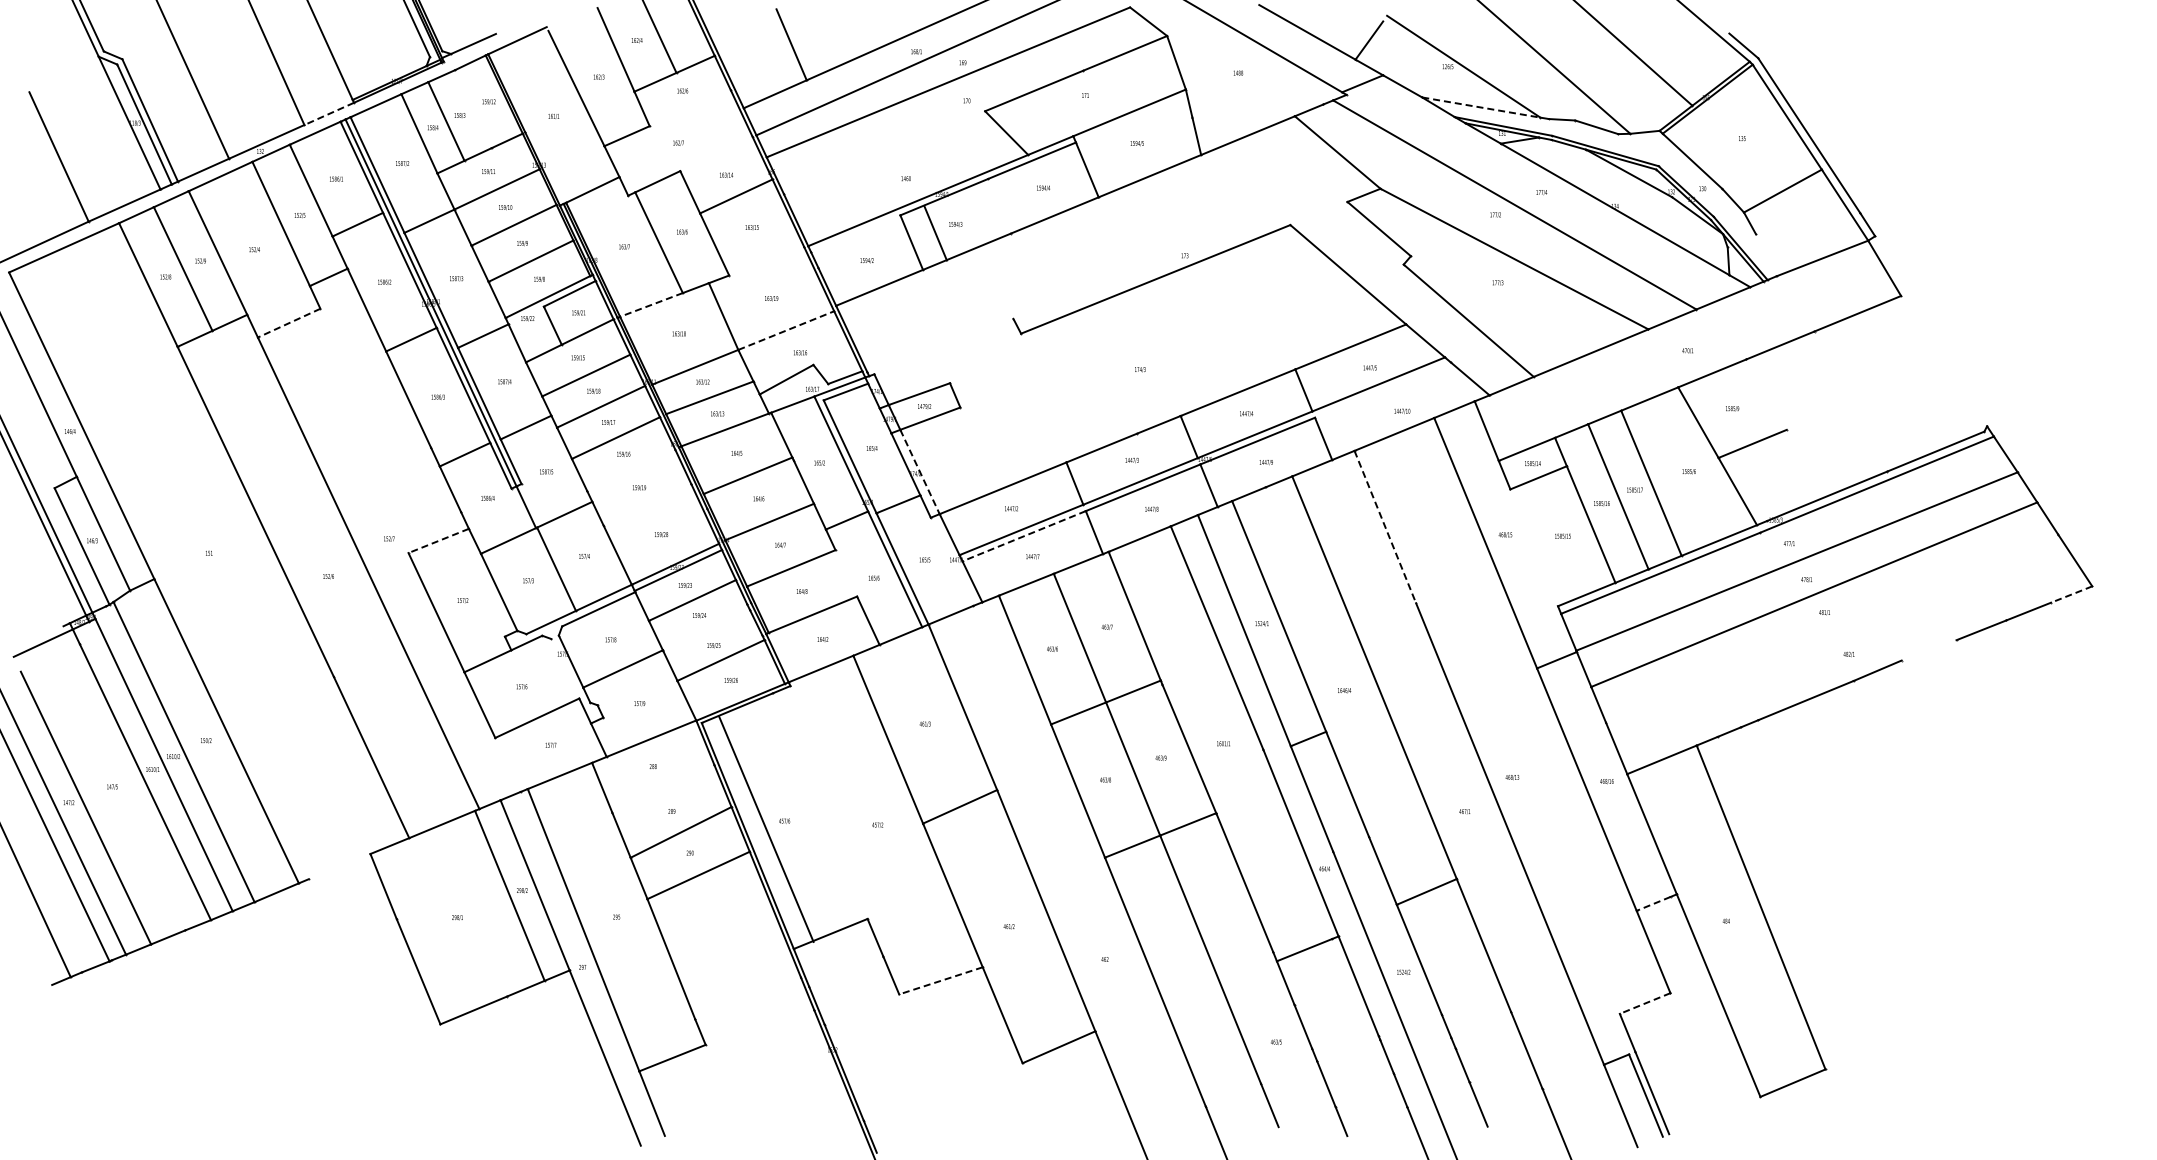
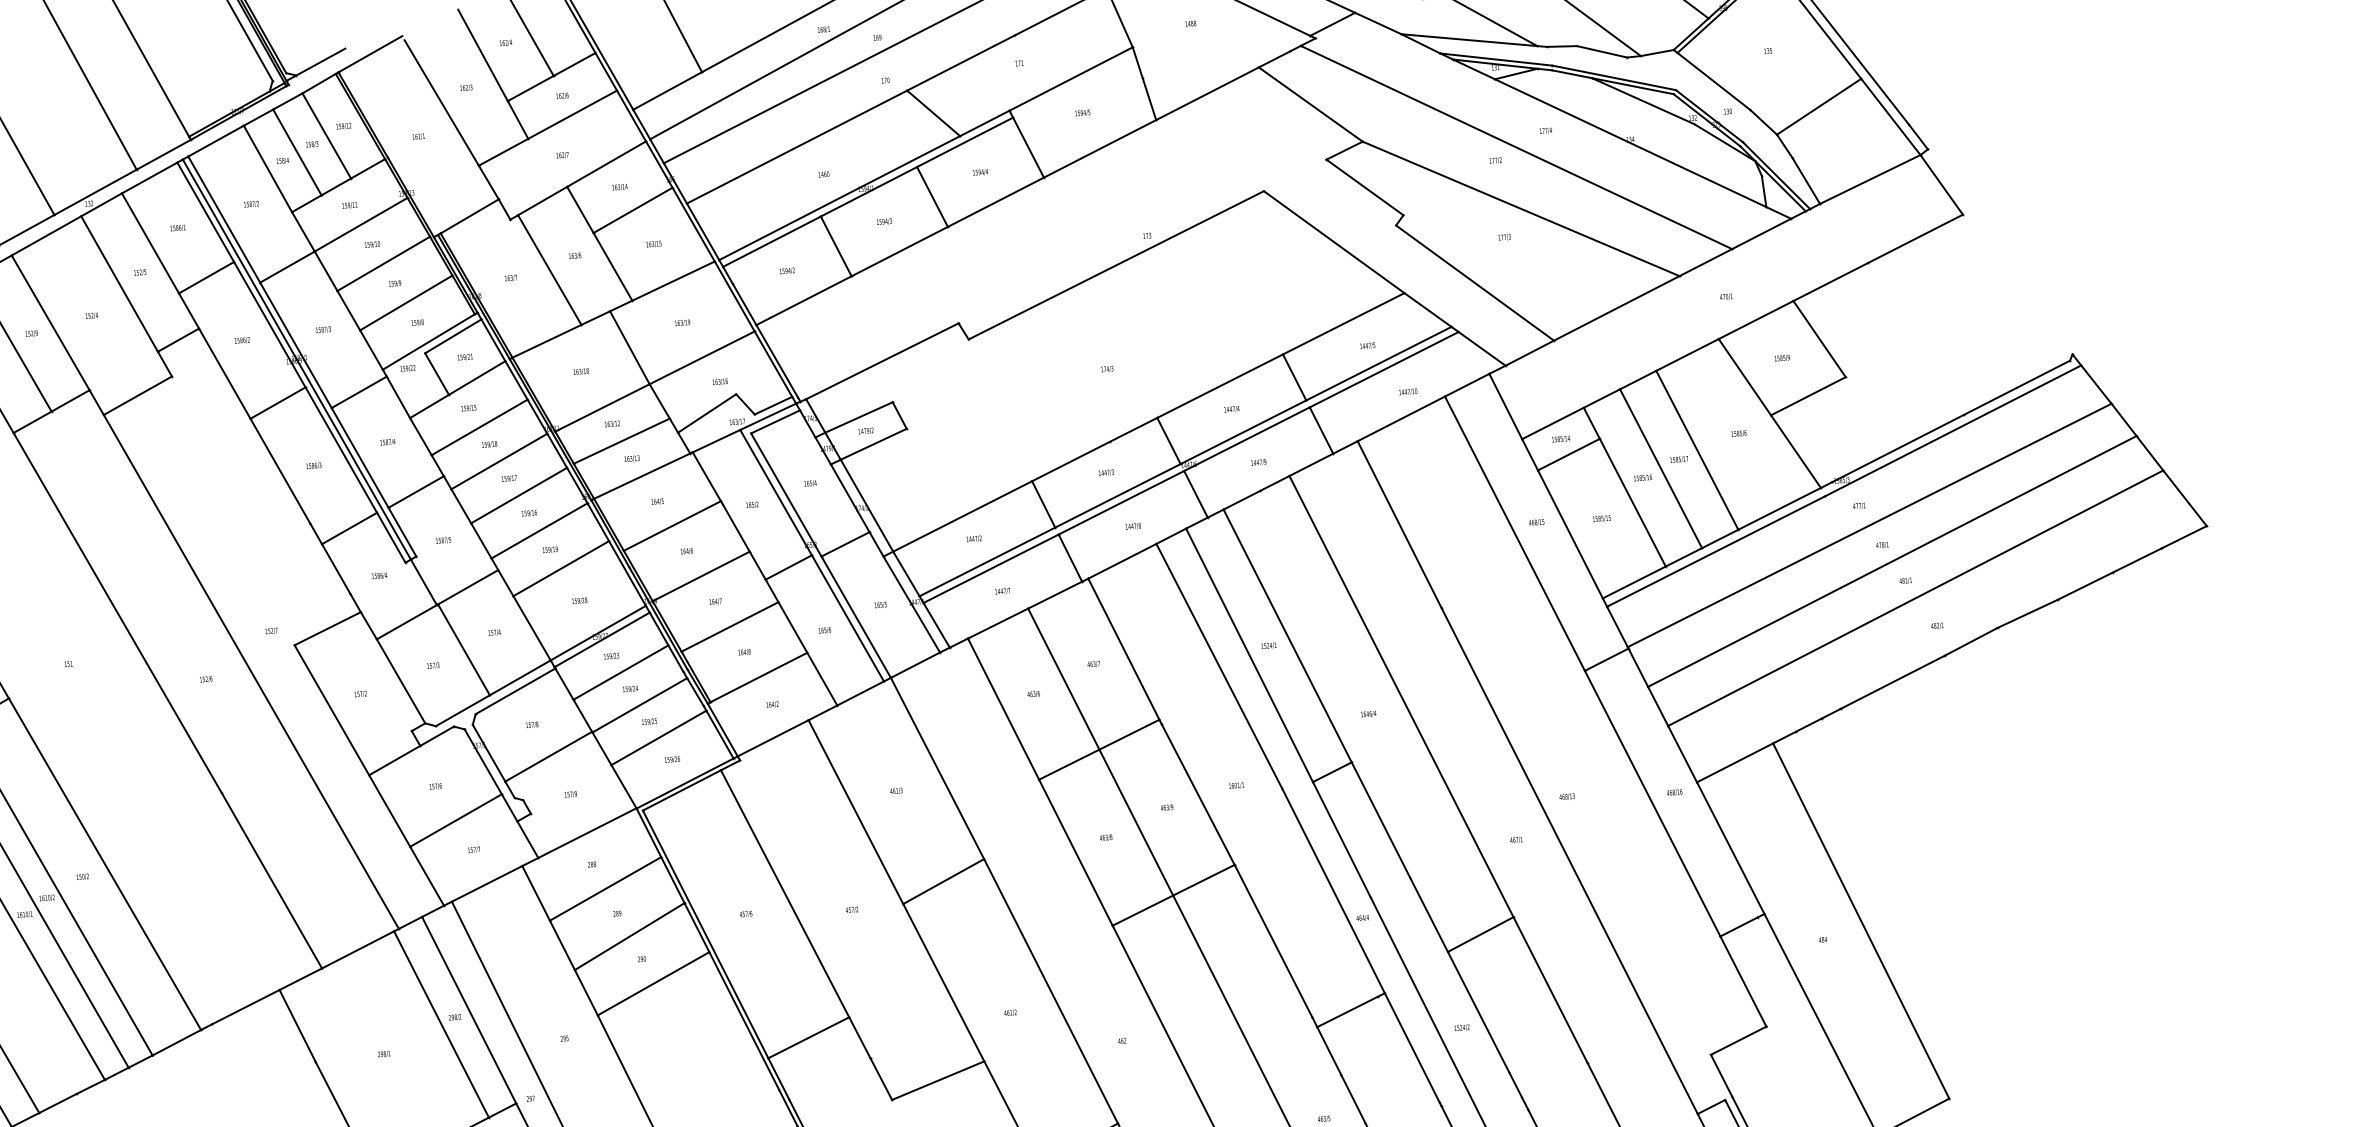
line: (1481, 107) -> (1469, 40), dashed -> solid
line: (689, 108) -> (571, 115), added
line: (473, 109) -> (326, 136), added
line: (328, 114) -> (163, 155), dashed -> solid
line: (884, 152) -> (796, 146), added
line: (716, 153) -> (606, 163), added
line: (935, 232) -> (932, 196), moved
line: (855, 233) -> (771, 241), added
line: (1766, 255) -> (1806, 181), added
line: (766, 261) -> (673, 281), added
line: (651, 304) -> (546, 340), dashed -> solid
line: (288, 323) -> (137, 396), dashed -> solid
line: (786, 330) -> (702, 357), dashed -> solid
line: (943, 346) -> (881, 361), added
line: (1382, 389) -> (1383, 369), added
line: (1766, 394) -> (1819, 338), added
line: (631, 470) -> (539, 530), added
line: (920, 471) -> (867, 505), dashed -> solid
line: (647, 504) -> (561, 567), added
line: (1385, 527) -> (1399, 525), dashed -> solid
line: (1024, 536) -> (991, 569), dashed -> solid
line: (438, 540) -> (327, 628), dashed -> solid
line: (1534, 547) -> (1570, 534), added
line: (951, 561) -> (911, 604), added
line: (846, 573) -> (793, 627), added
line: (2071, 594) -> (2183, 537), dashed -> solid
line: (1832, 628) -> (1916, 598), added
line: (706, 630) -> (639, 705), added
line: (1928, 650) -> (2027, 614), added
line: (565, 668) -> (483, 761), added
line: (507, 764) -> (426, 875), added
line: (663, 788) -> (605, 888), added
line: (766, 828) -> (785, 893), moved
line: (339, 866) -> (245, 1007), added
line: (1653, 904) -> (1738, 927), dashed -> solid
line: (940, 980) -> (937, 1080), dashed -> solid
line: (1644, 1003) -> (1737, 1040), dashed -> solid

